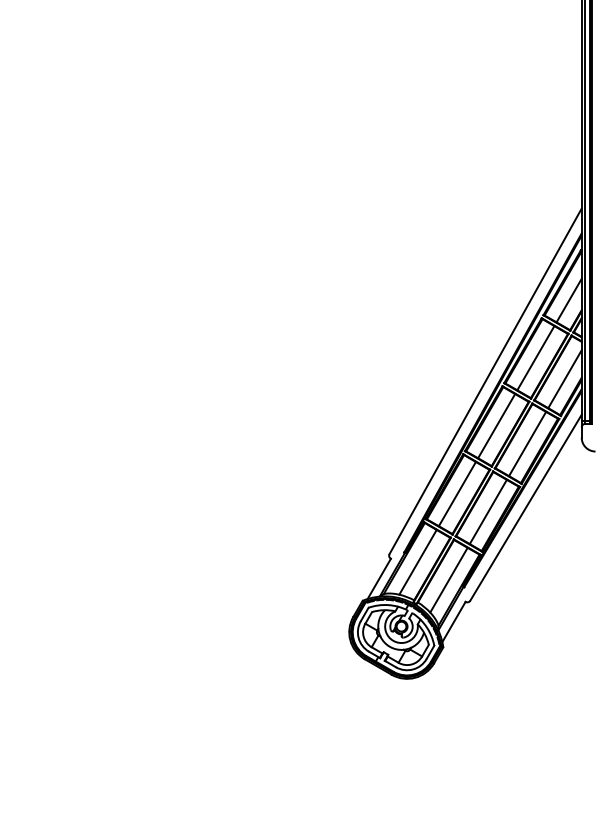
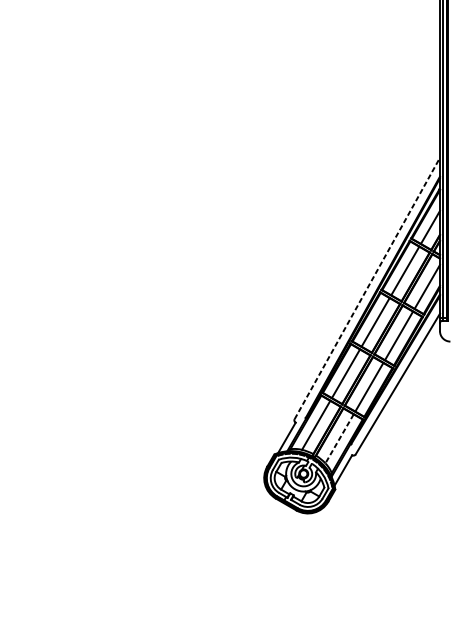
line: (485, 381) -> (367, 288), solid -> dashed
line: (448, 580) -> (339, 439), solid -> dashed

